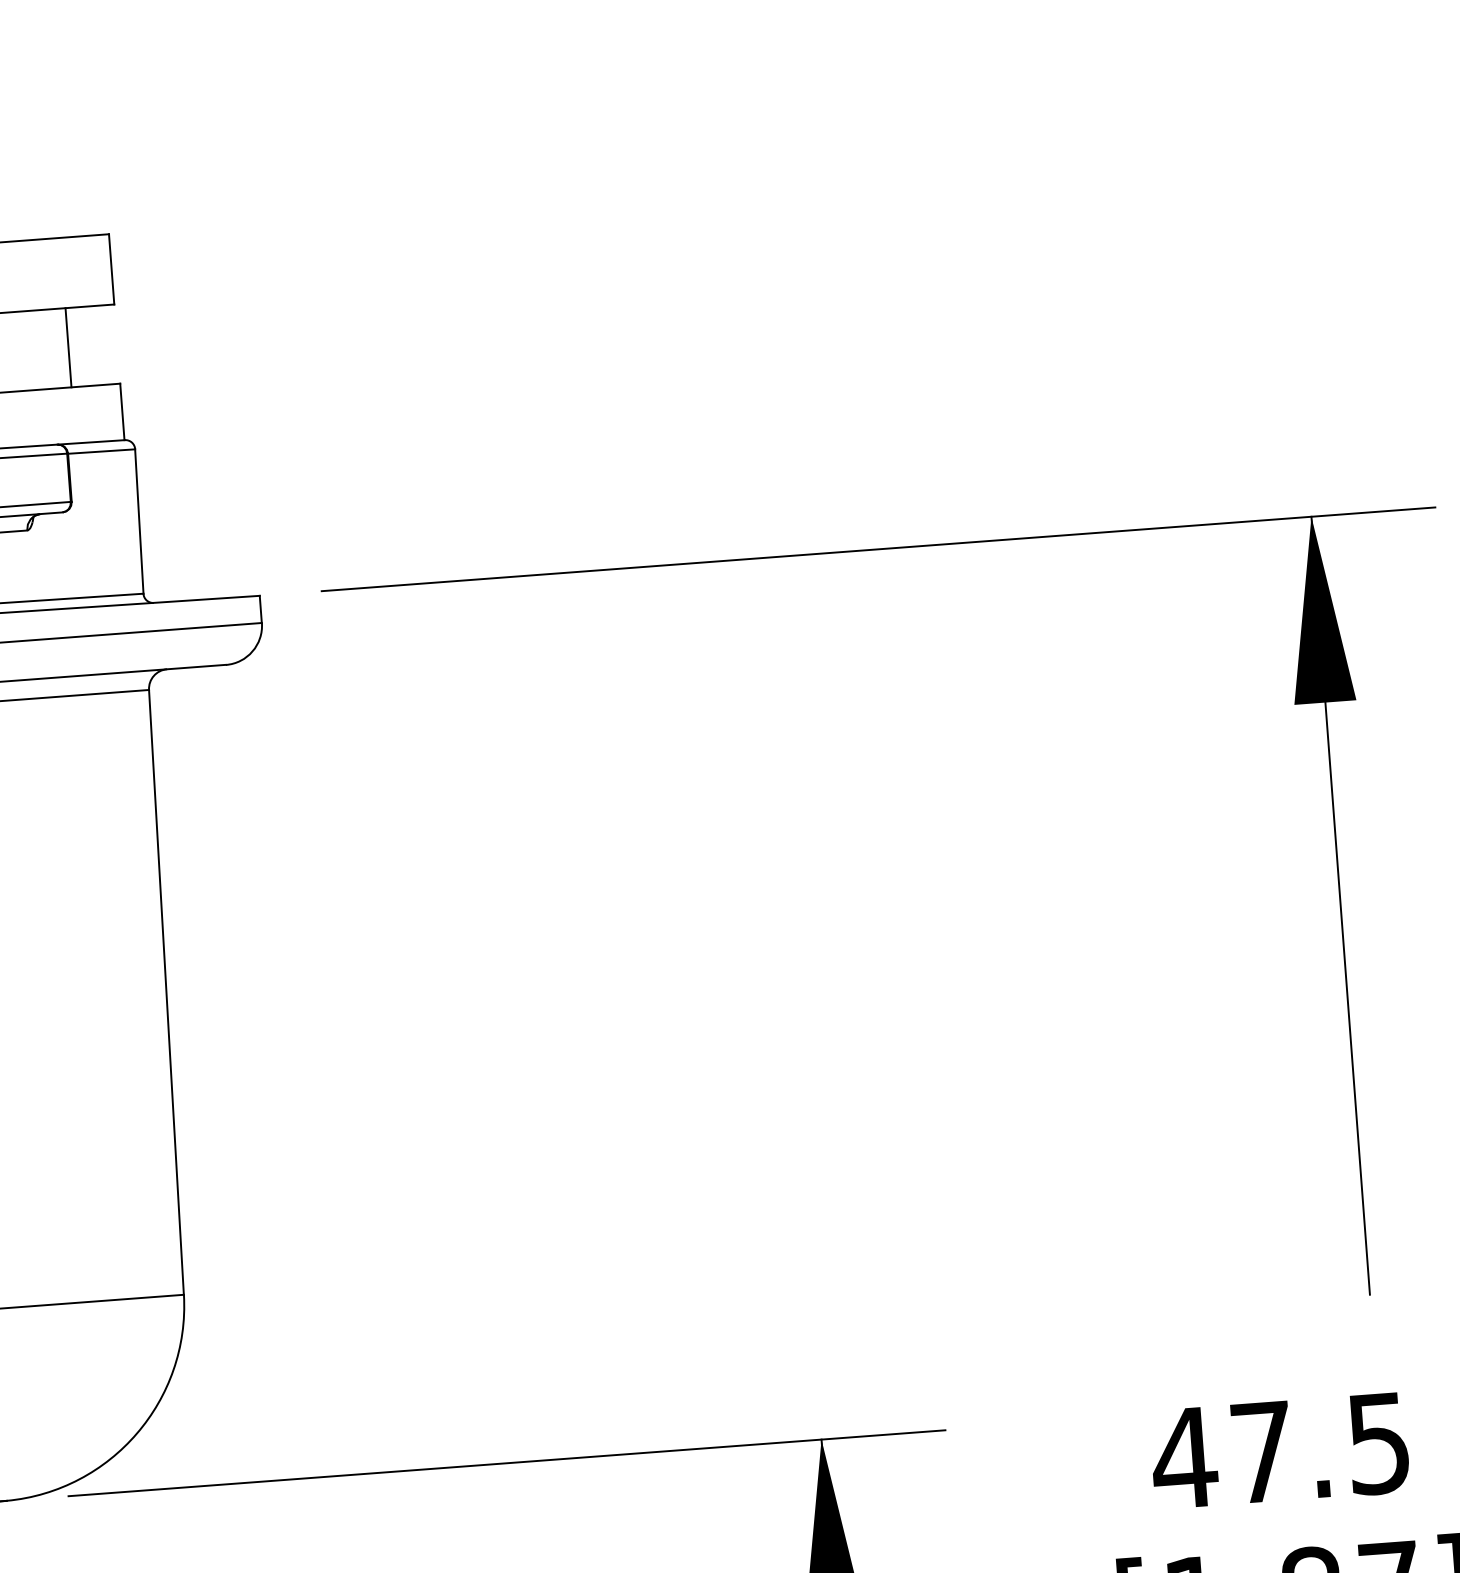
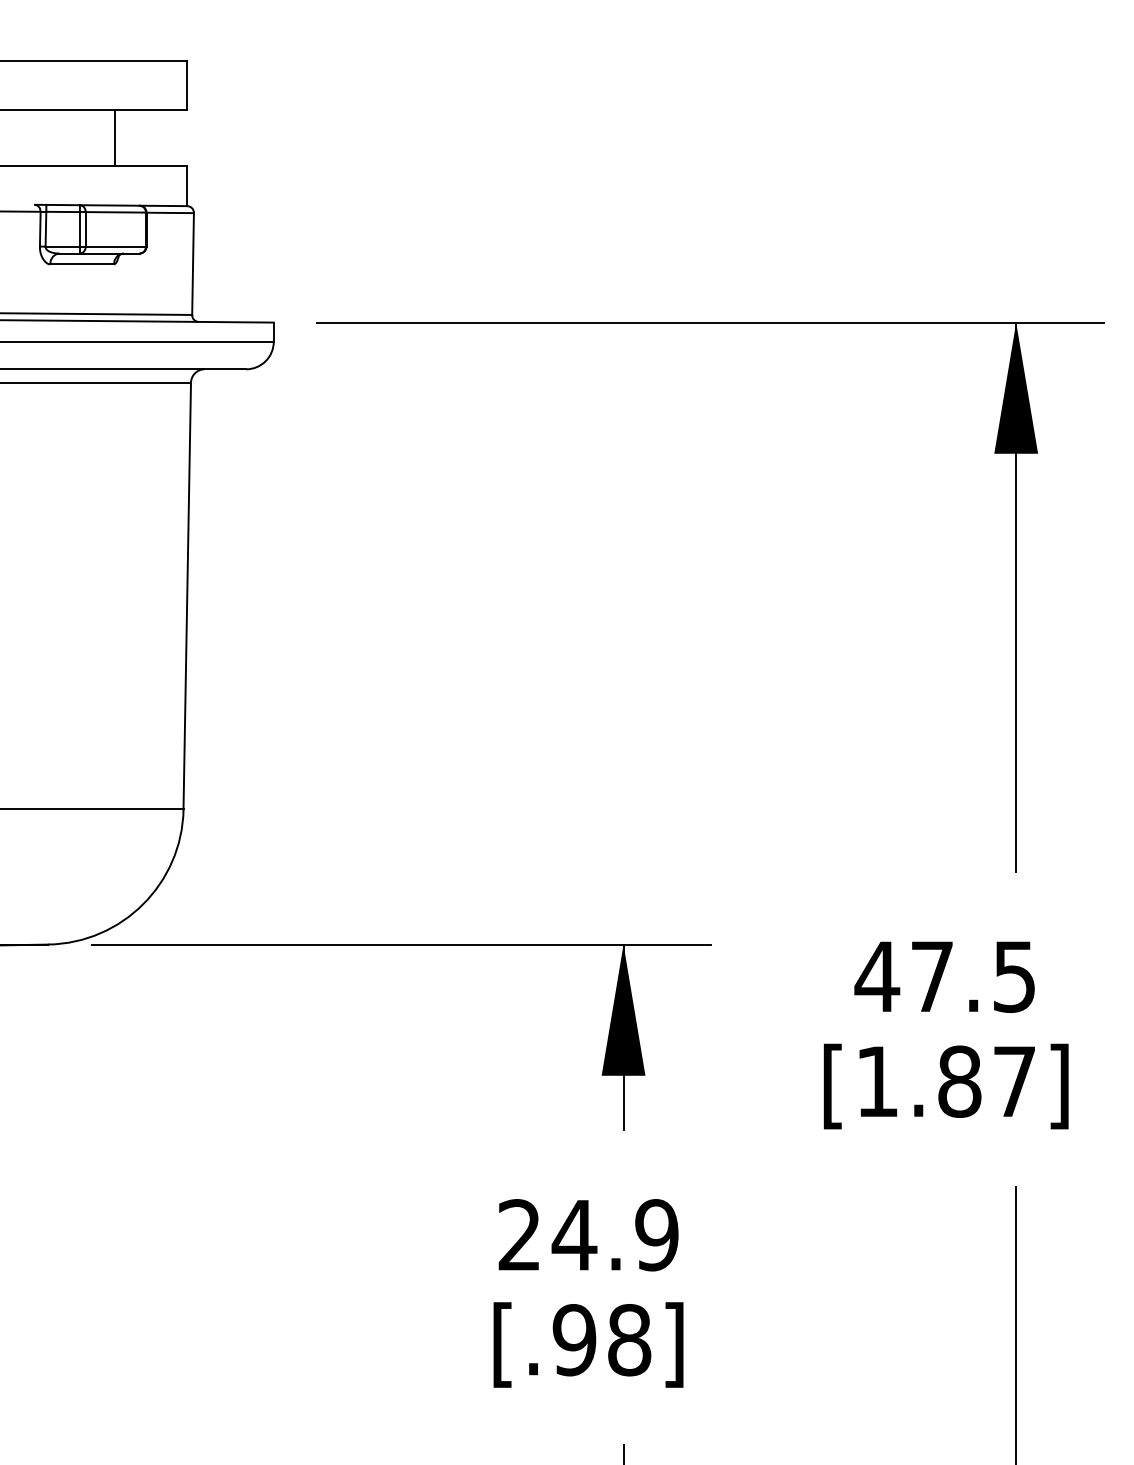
line: (68, 348) -> (114, 138), moved

